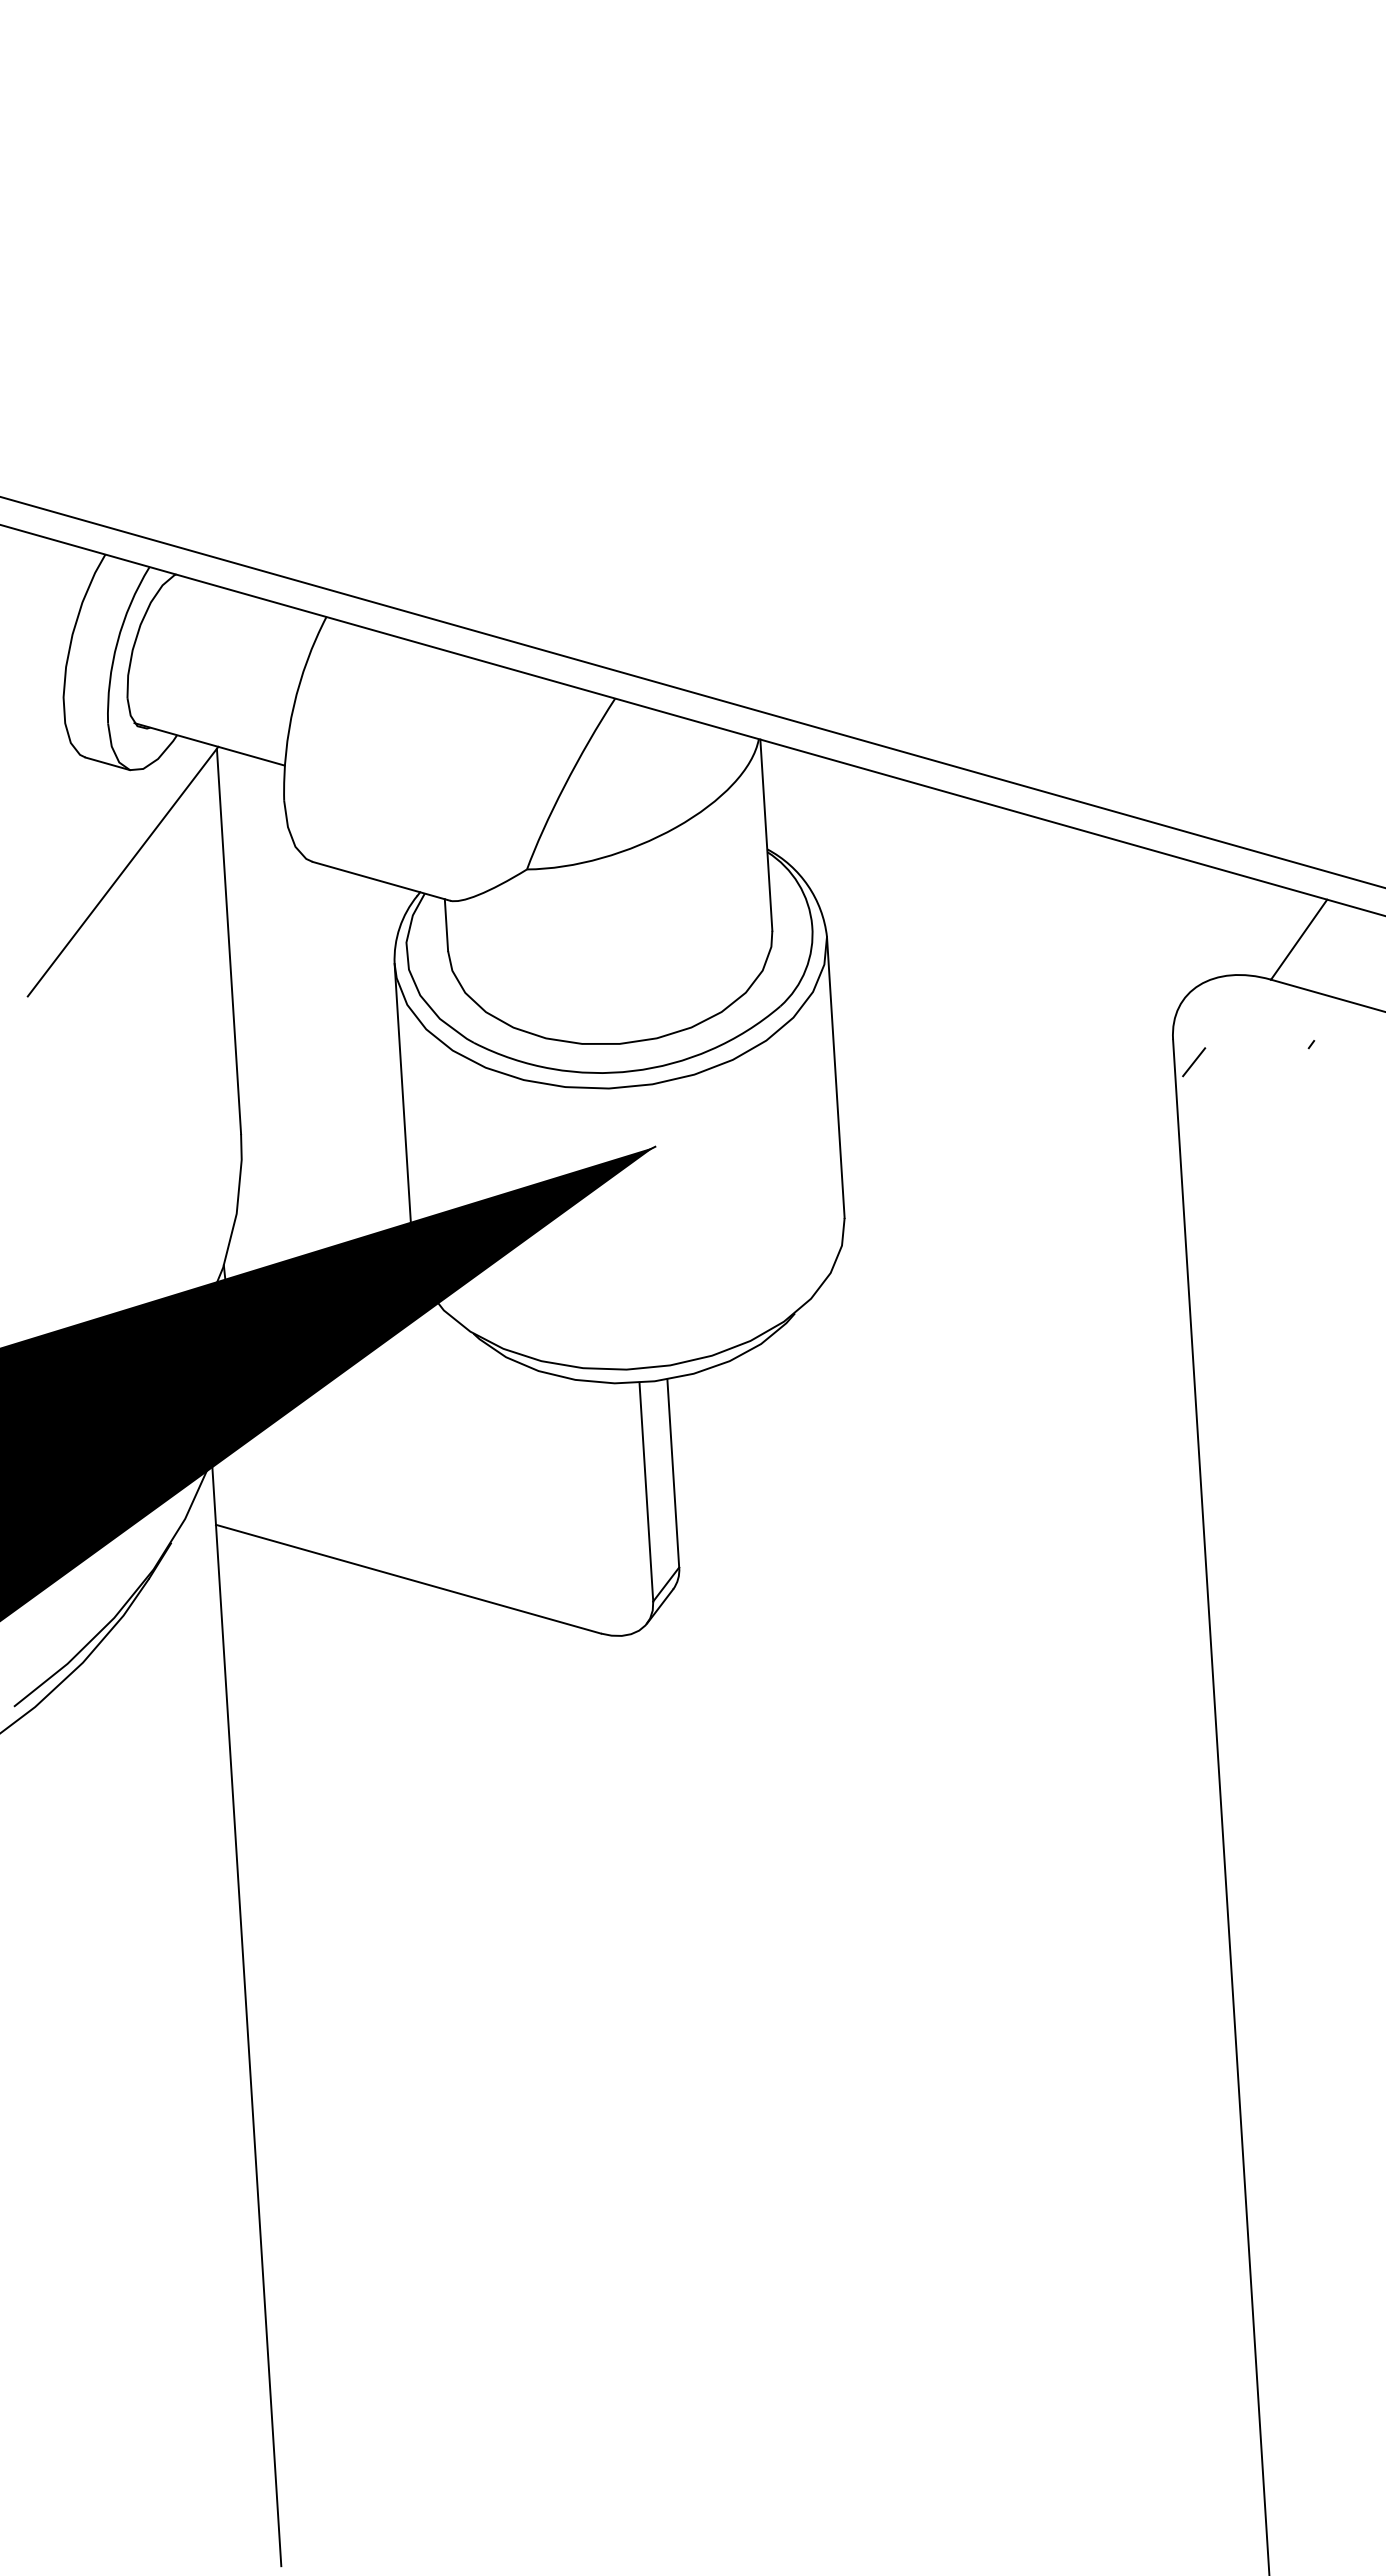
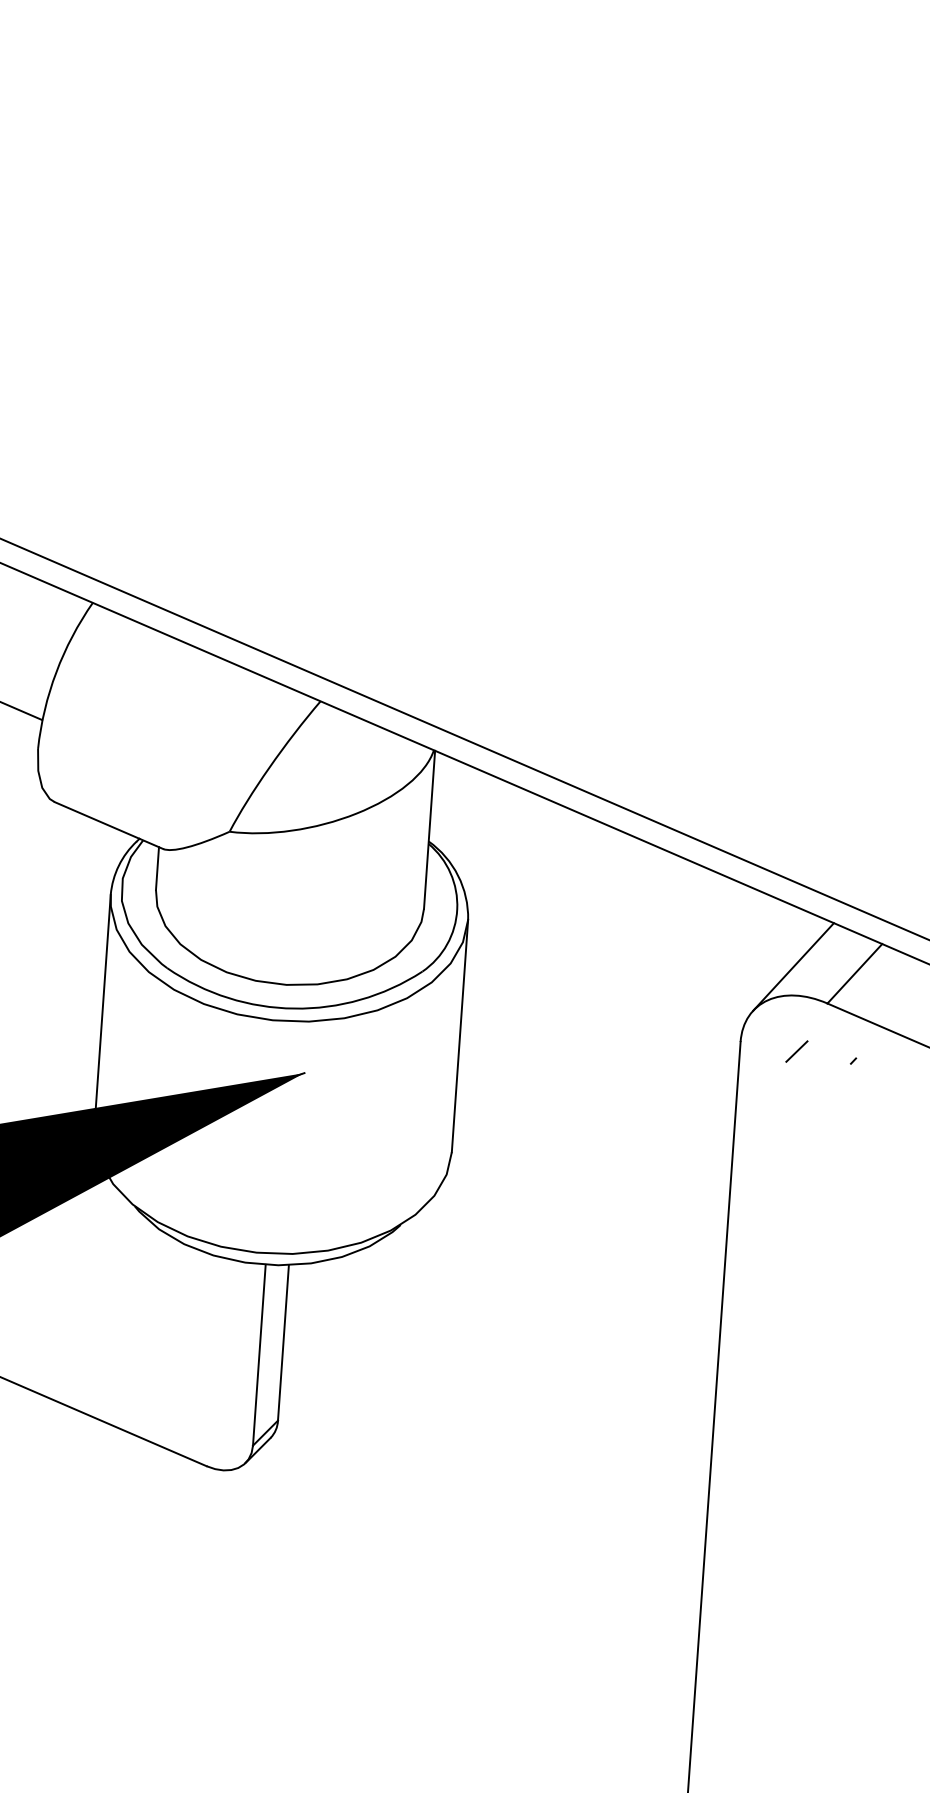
line: (1224, 941) -> (793, 967), added
line: (1194, 1062) -> (797, 1051), moved

